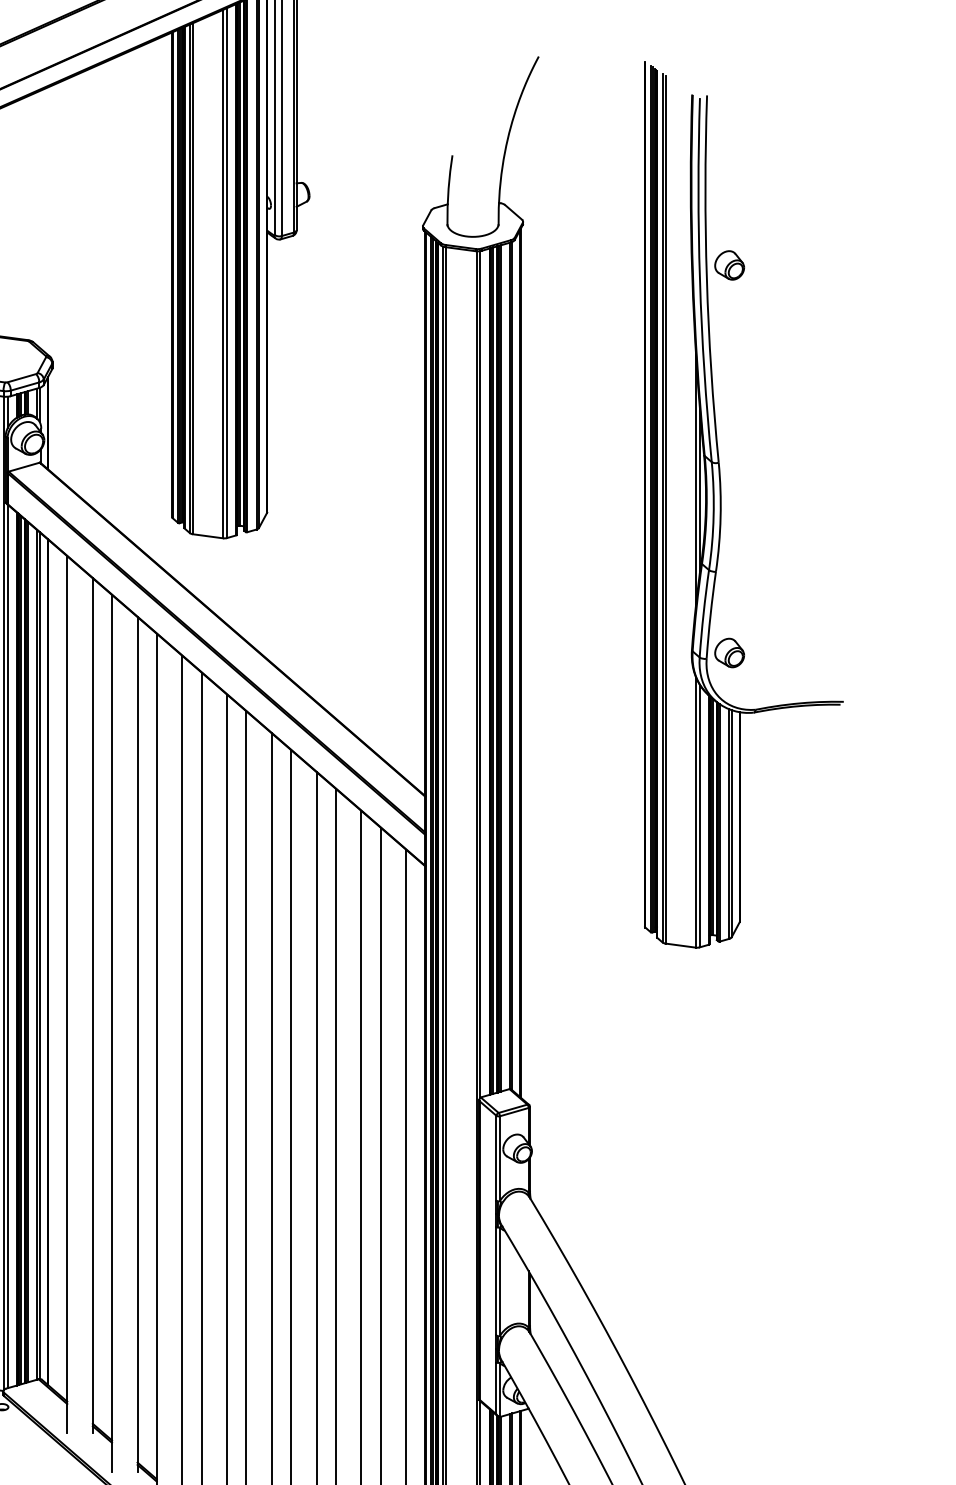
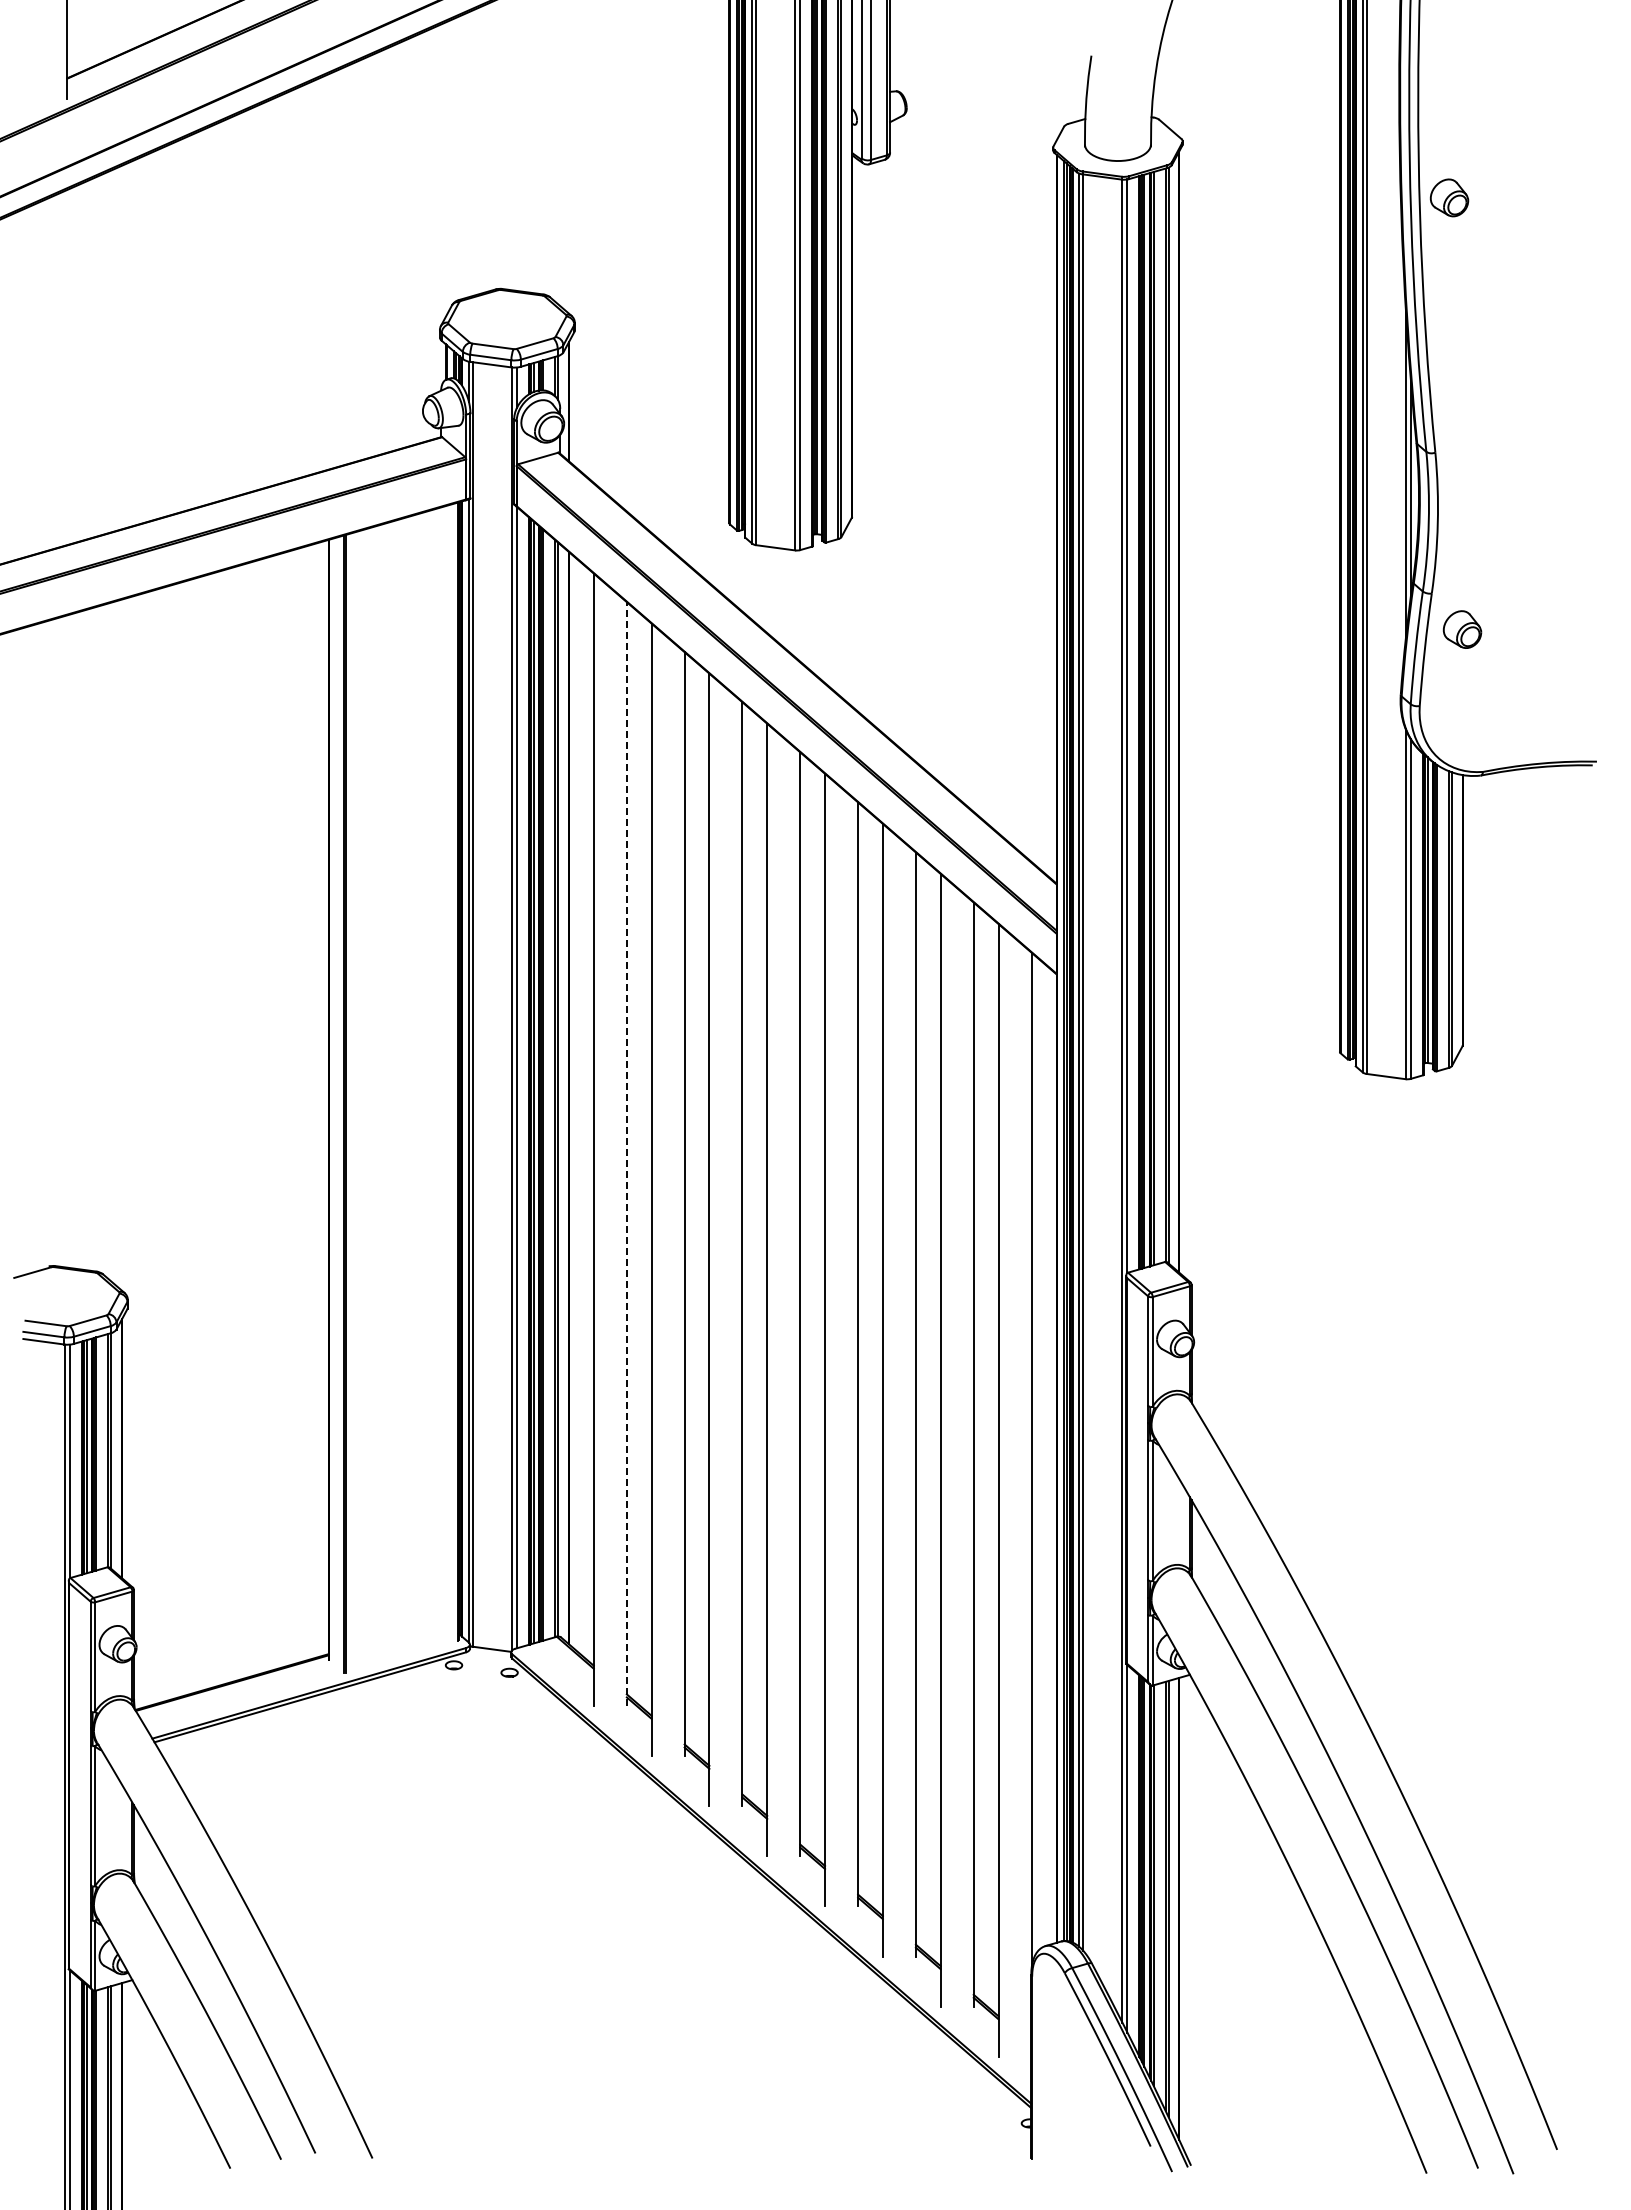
part: (729, 652) -> (1462, 629), moved
line: (92, 1005) -> (626, 1153), solid -> dashed

